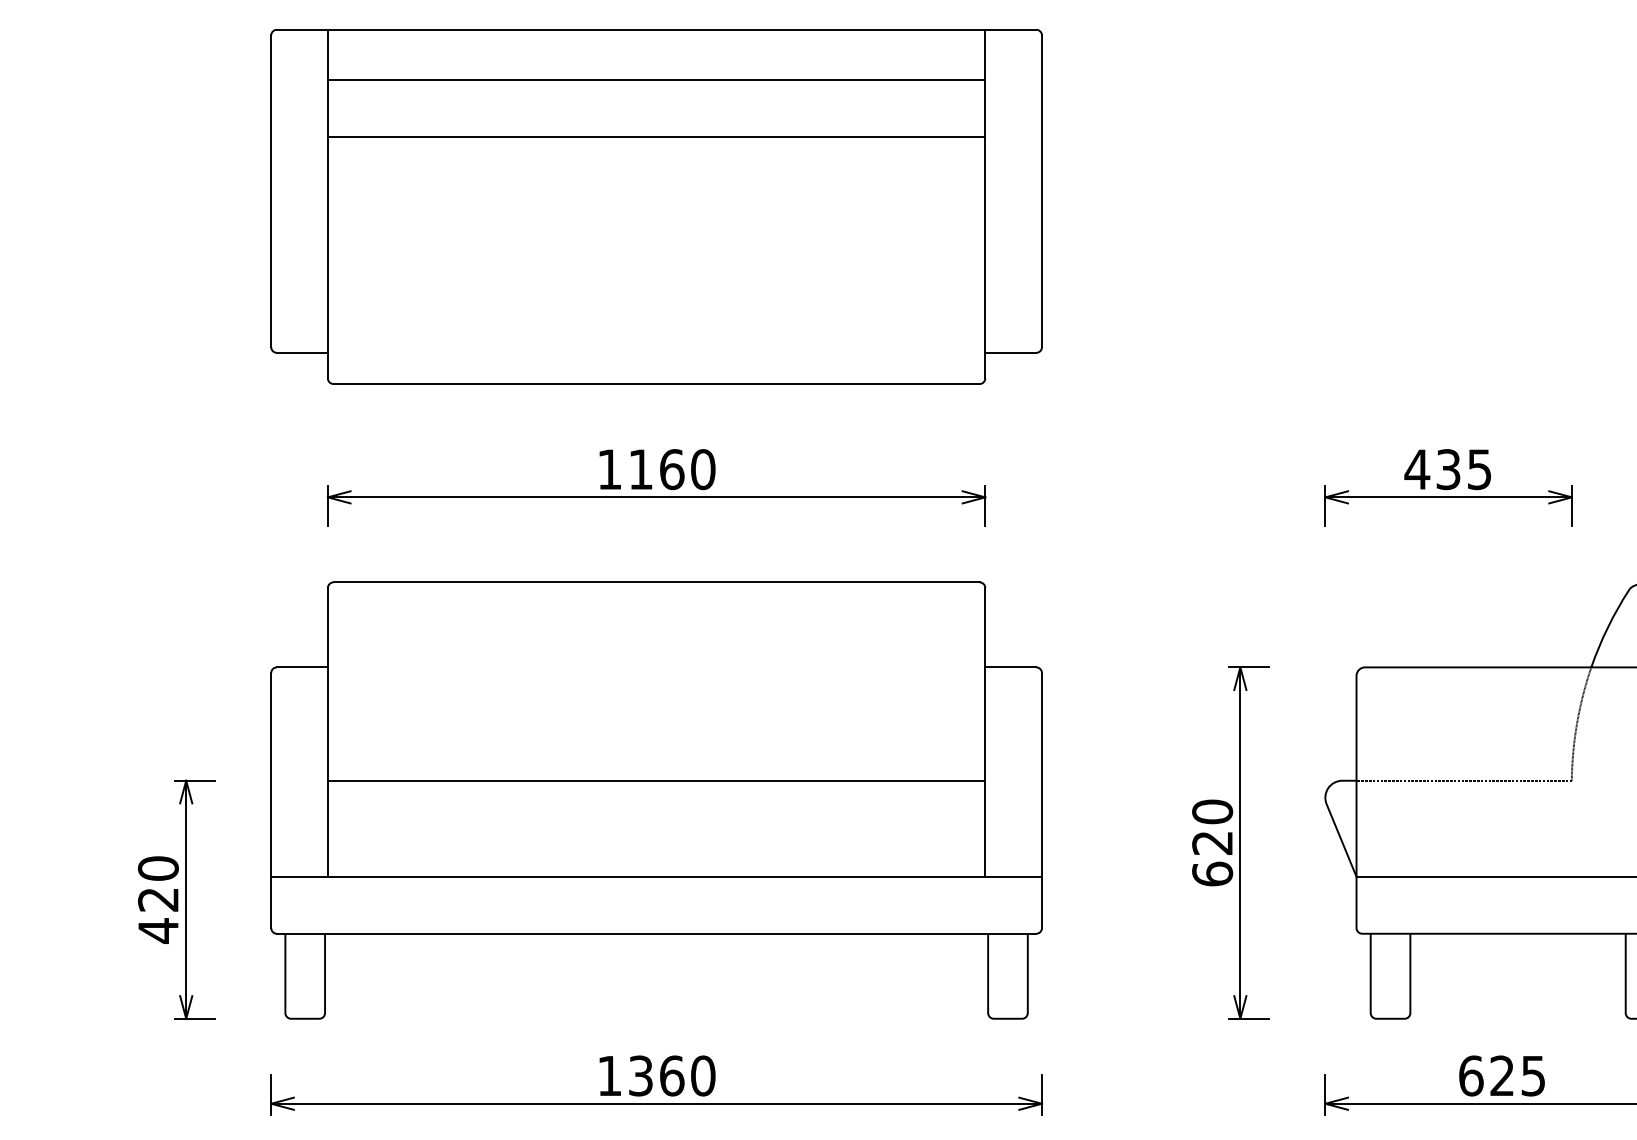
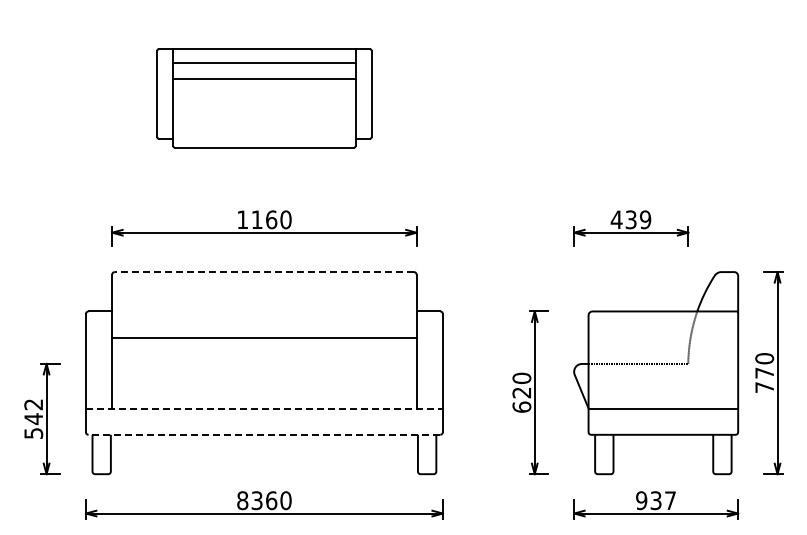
part: (656, 207) -> (264, 98), size x0.6
text: (1479, 468) -> (645, 219), 435 -> 439
line: (656, 583) -> (264, 272), solid -> dashed
line: (656, 779) -> (264, 337), moved
line: (656, 876) -> (264, 408), solid -> dashed
text: (157, 900) -> (33, 419), 420 -> 542
line: (656, 933) -> (264, 434), solid -> dashed
text: (609, 1075) -> (242, 500), 1360 -> 8360
text: (1501, 1075) -> (655, 500), 625 -> 937

